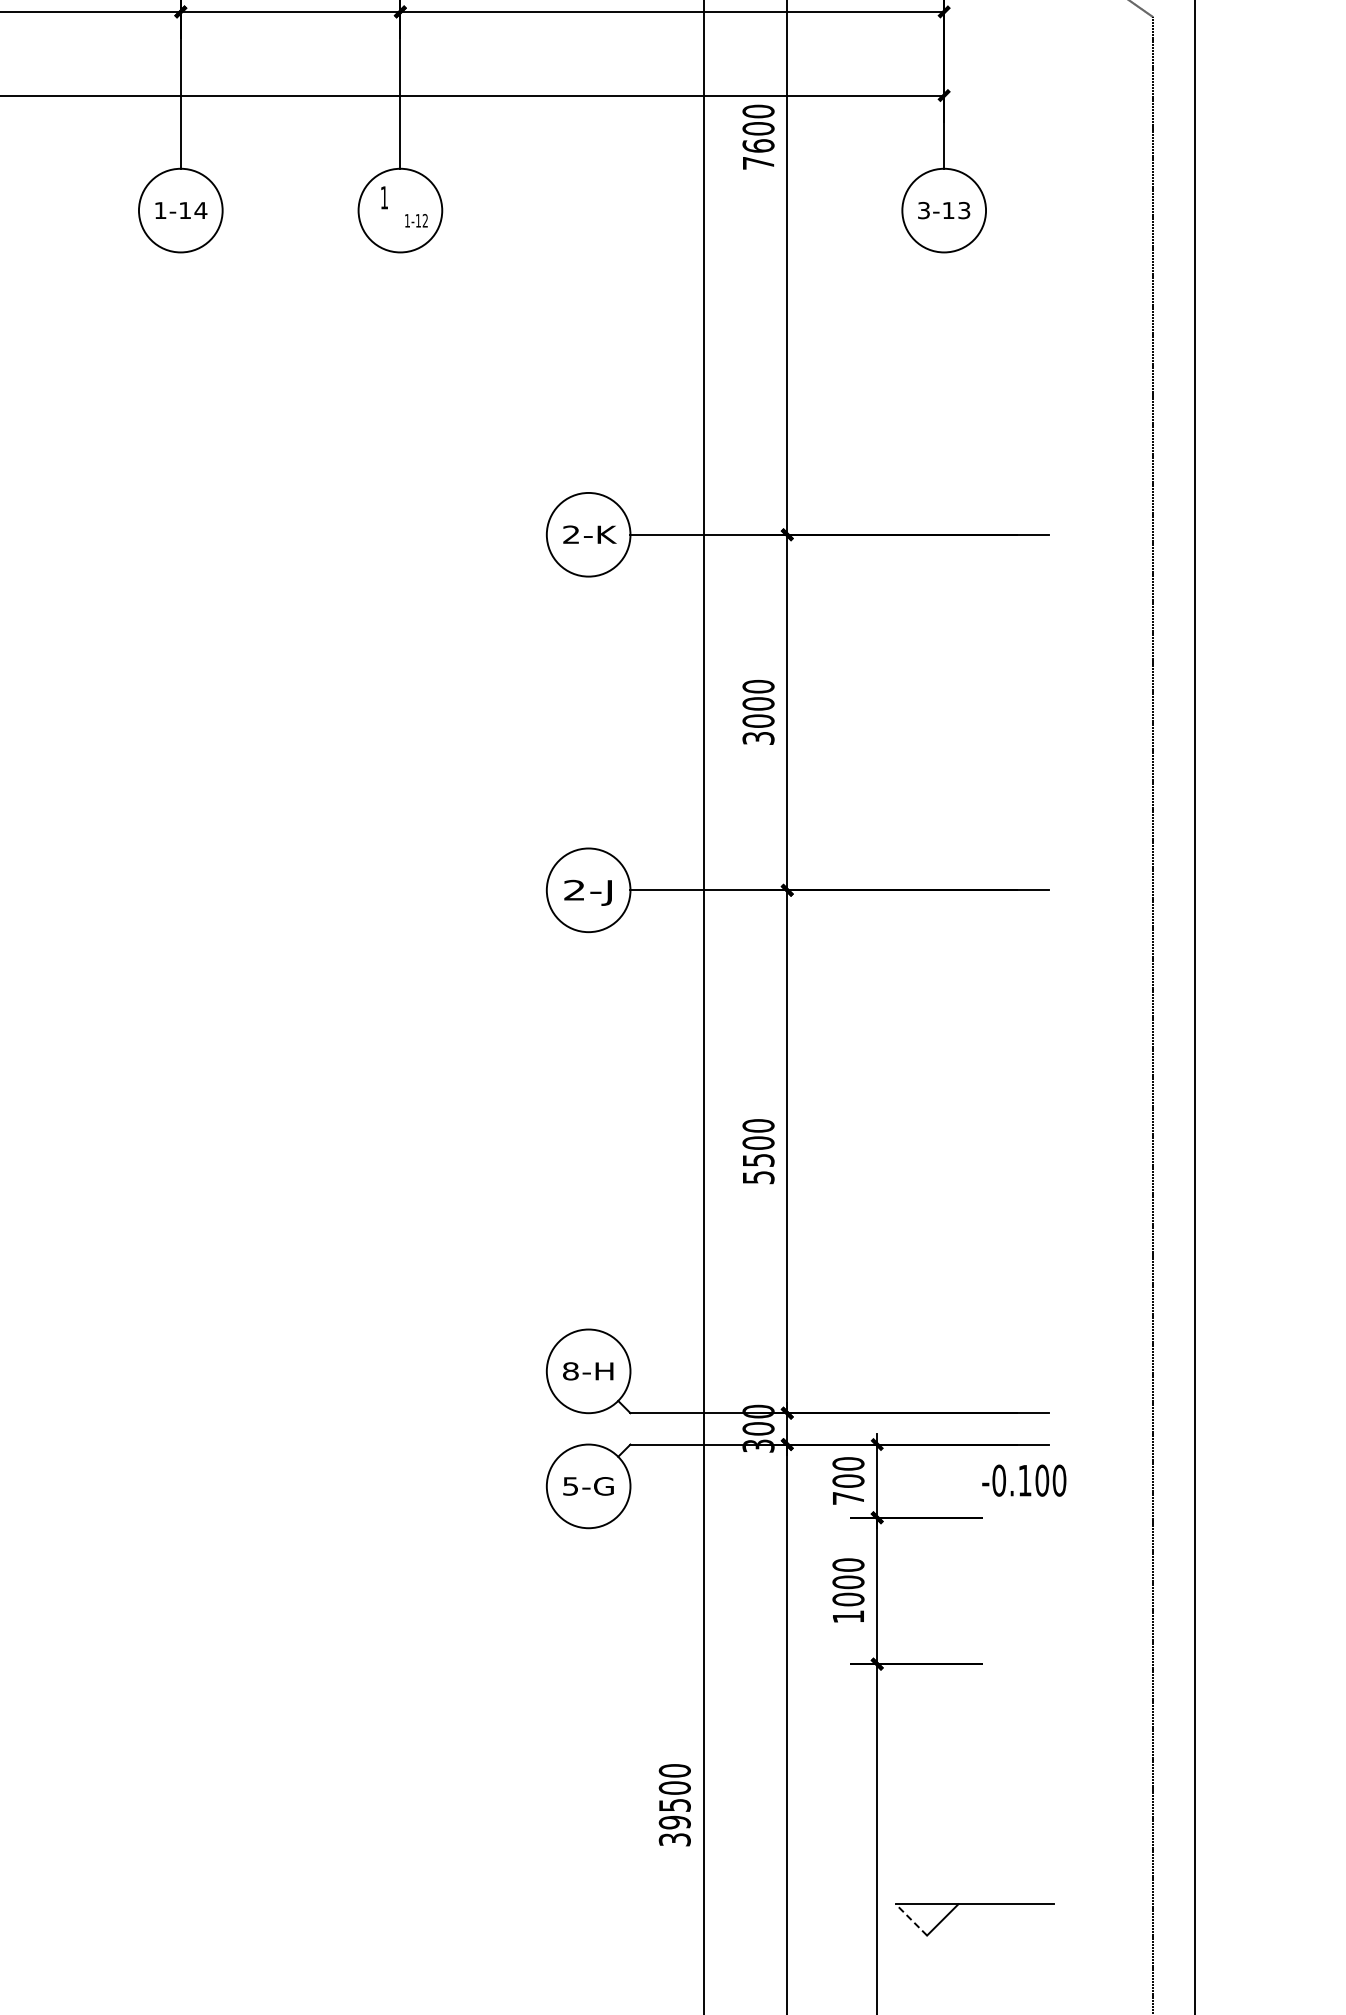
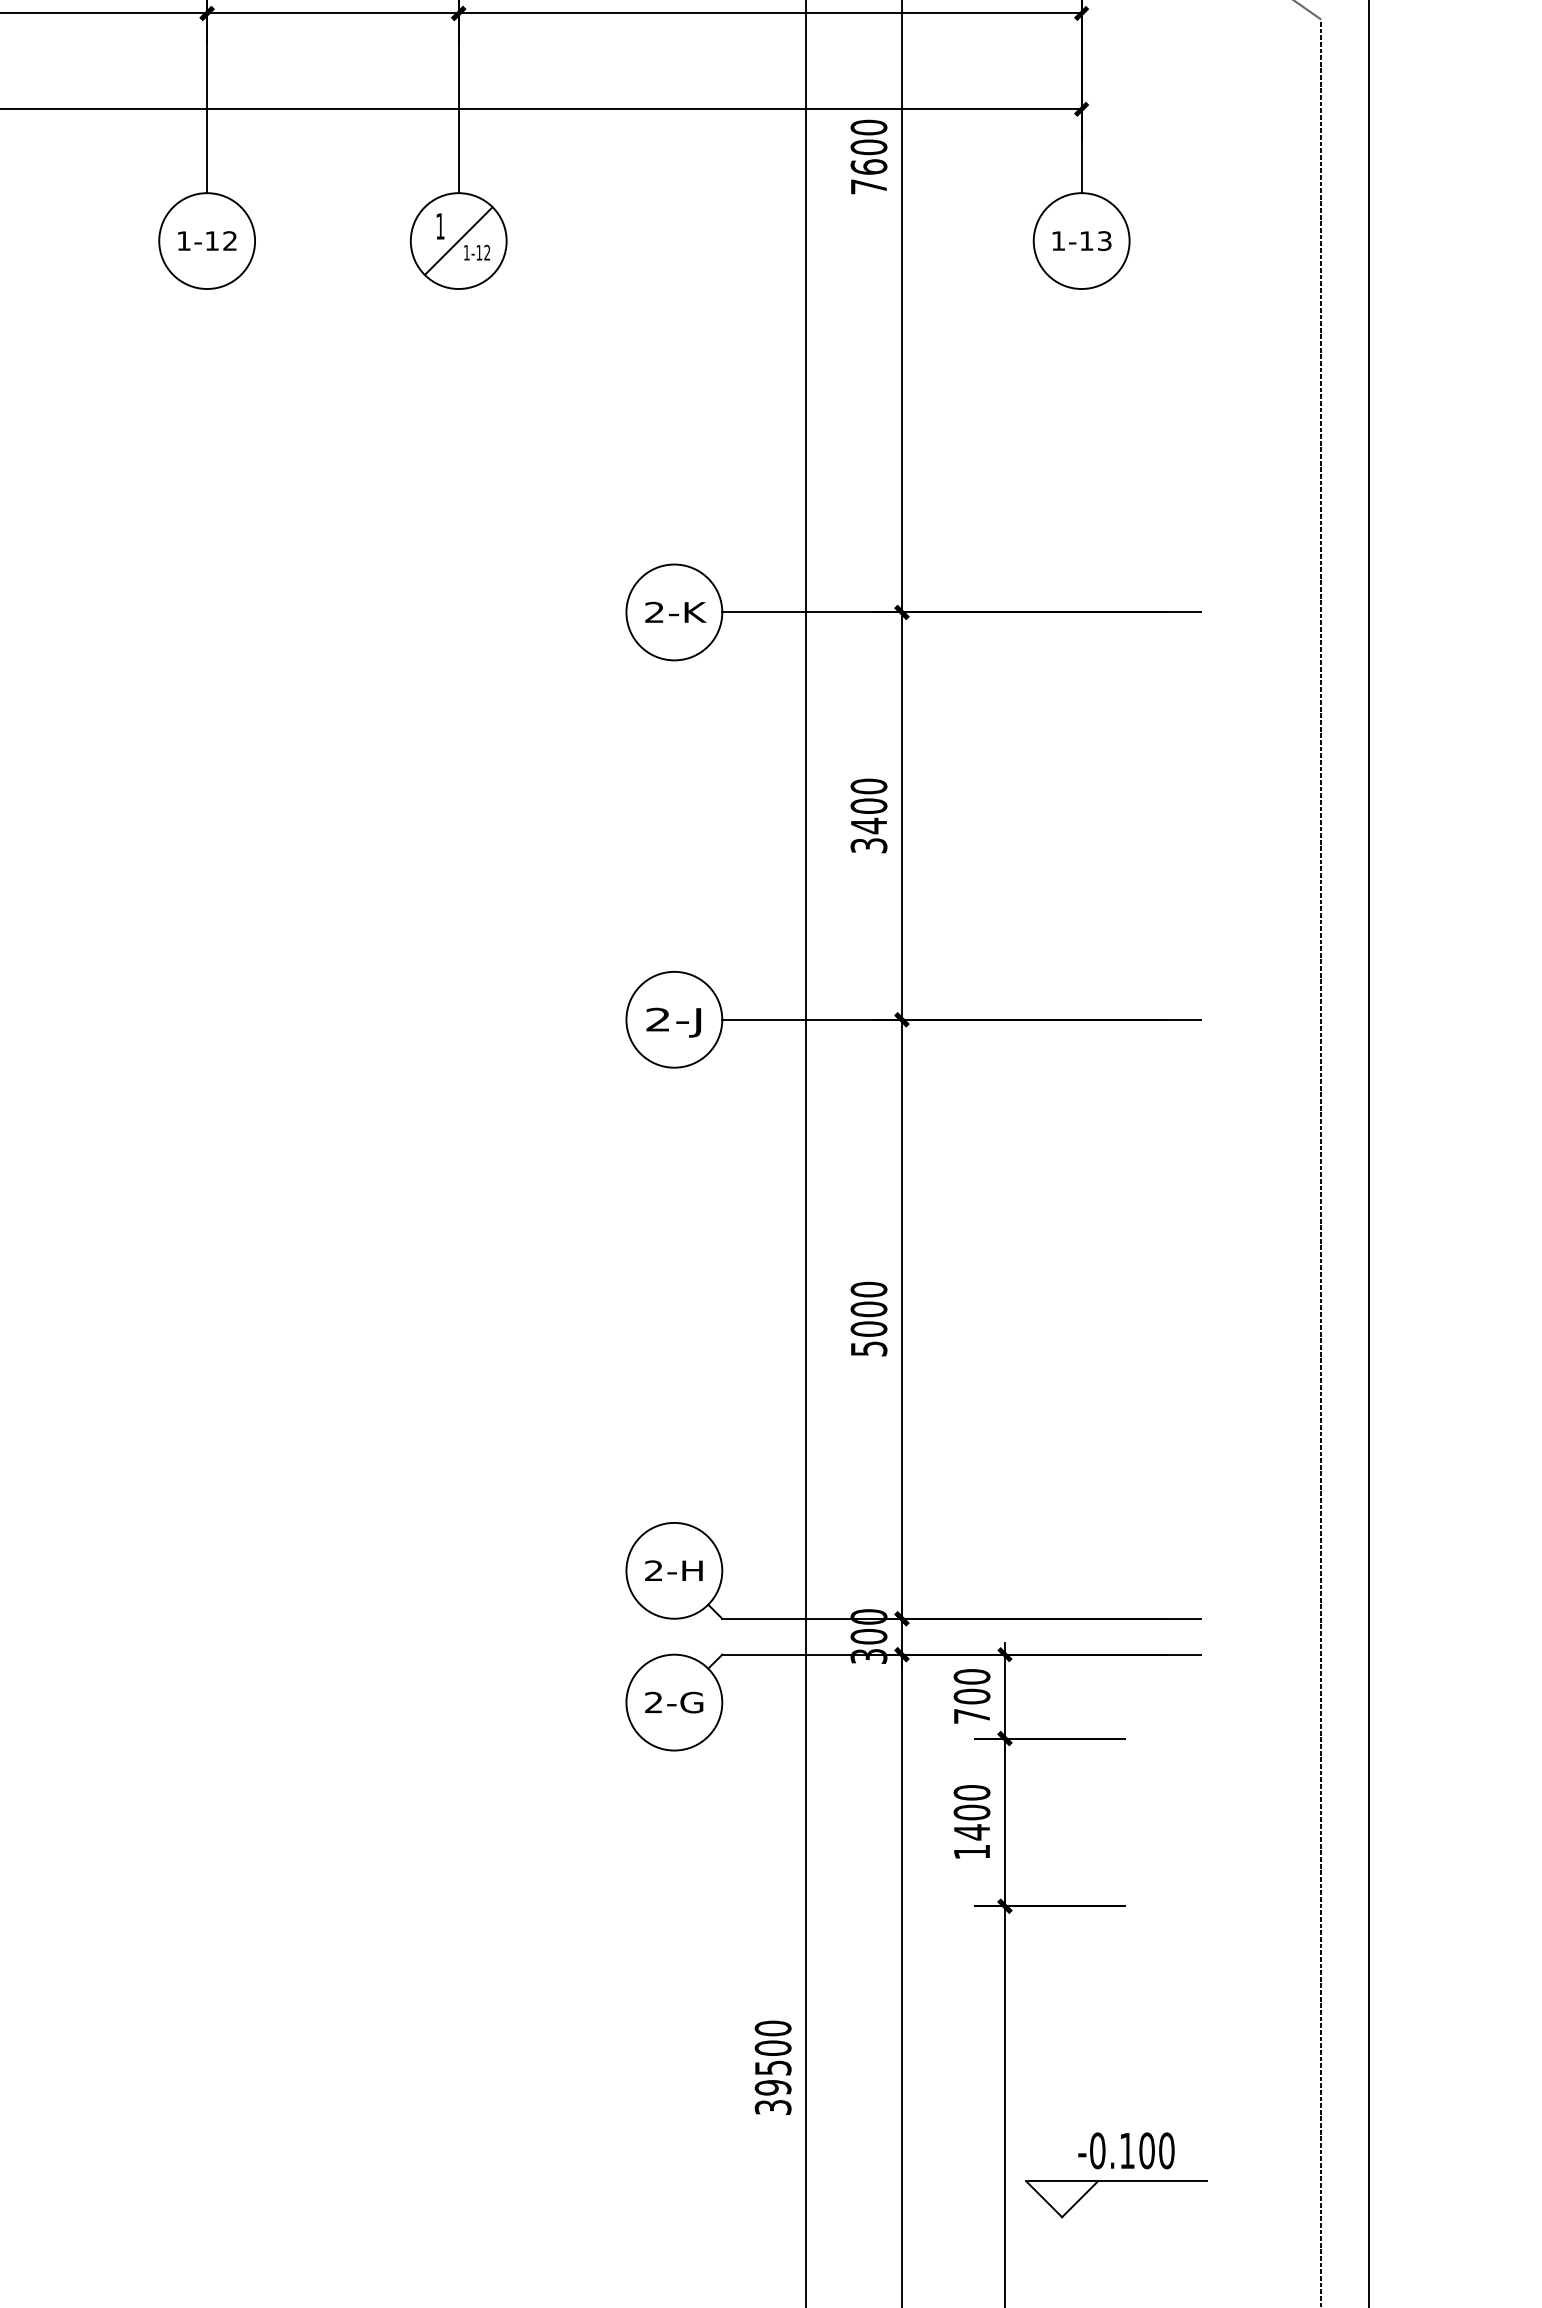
text: (200, 210) -> (229, 240), 1-14 -> 1-12
line: (400, 210) -> (458, 240), added
text: (923, 210) -> (1057, 240), 3-13 -> 1-13
text: (758, 721) -> (868, 826), 3000 -> 3400
text: (758, 1160) -> (868, 1329), 5500 -> 5000
text: (570, 1371) -> (653, 1570), 8-H -> 2-H
text: (1024, 1480) -> (1126, 2150), moved
text: (570, 1486) -> (653, 1702), 5-G -> 2-G
text: (848, 1599) -> (972, 1832), 1000 -> 1400
line: (911, 1919) -> (1044, 2198), dashed -> solid

